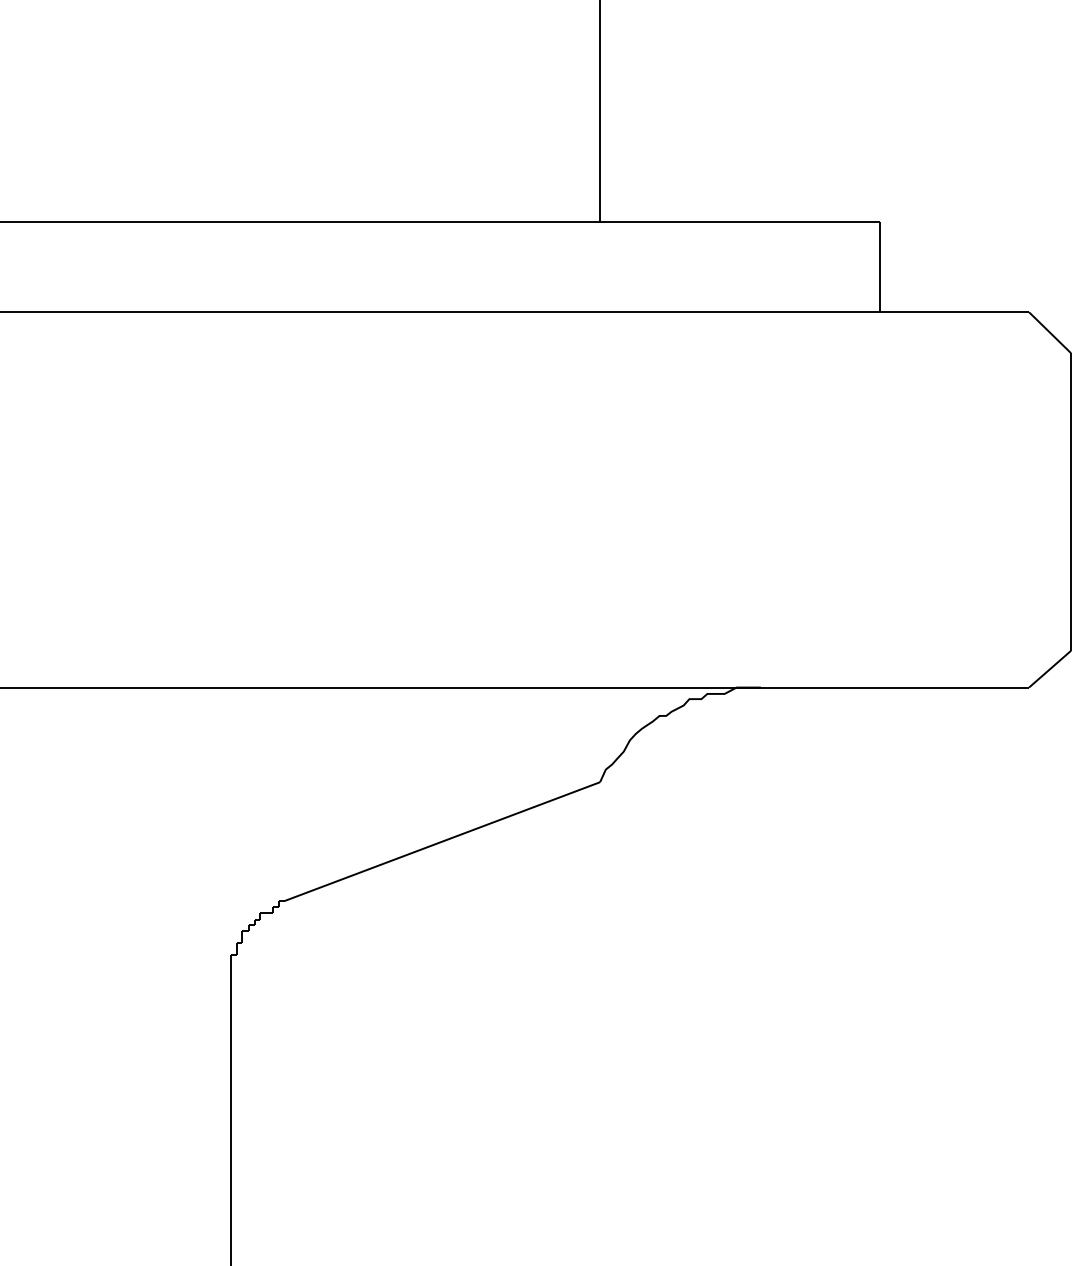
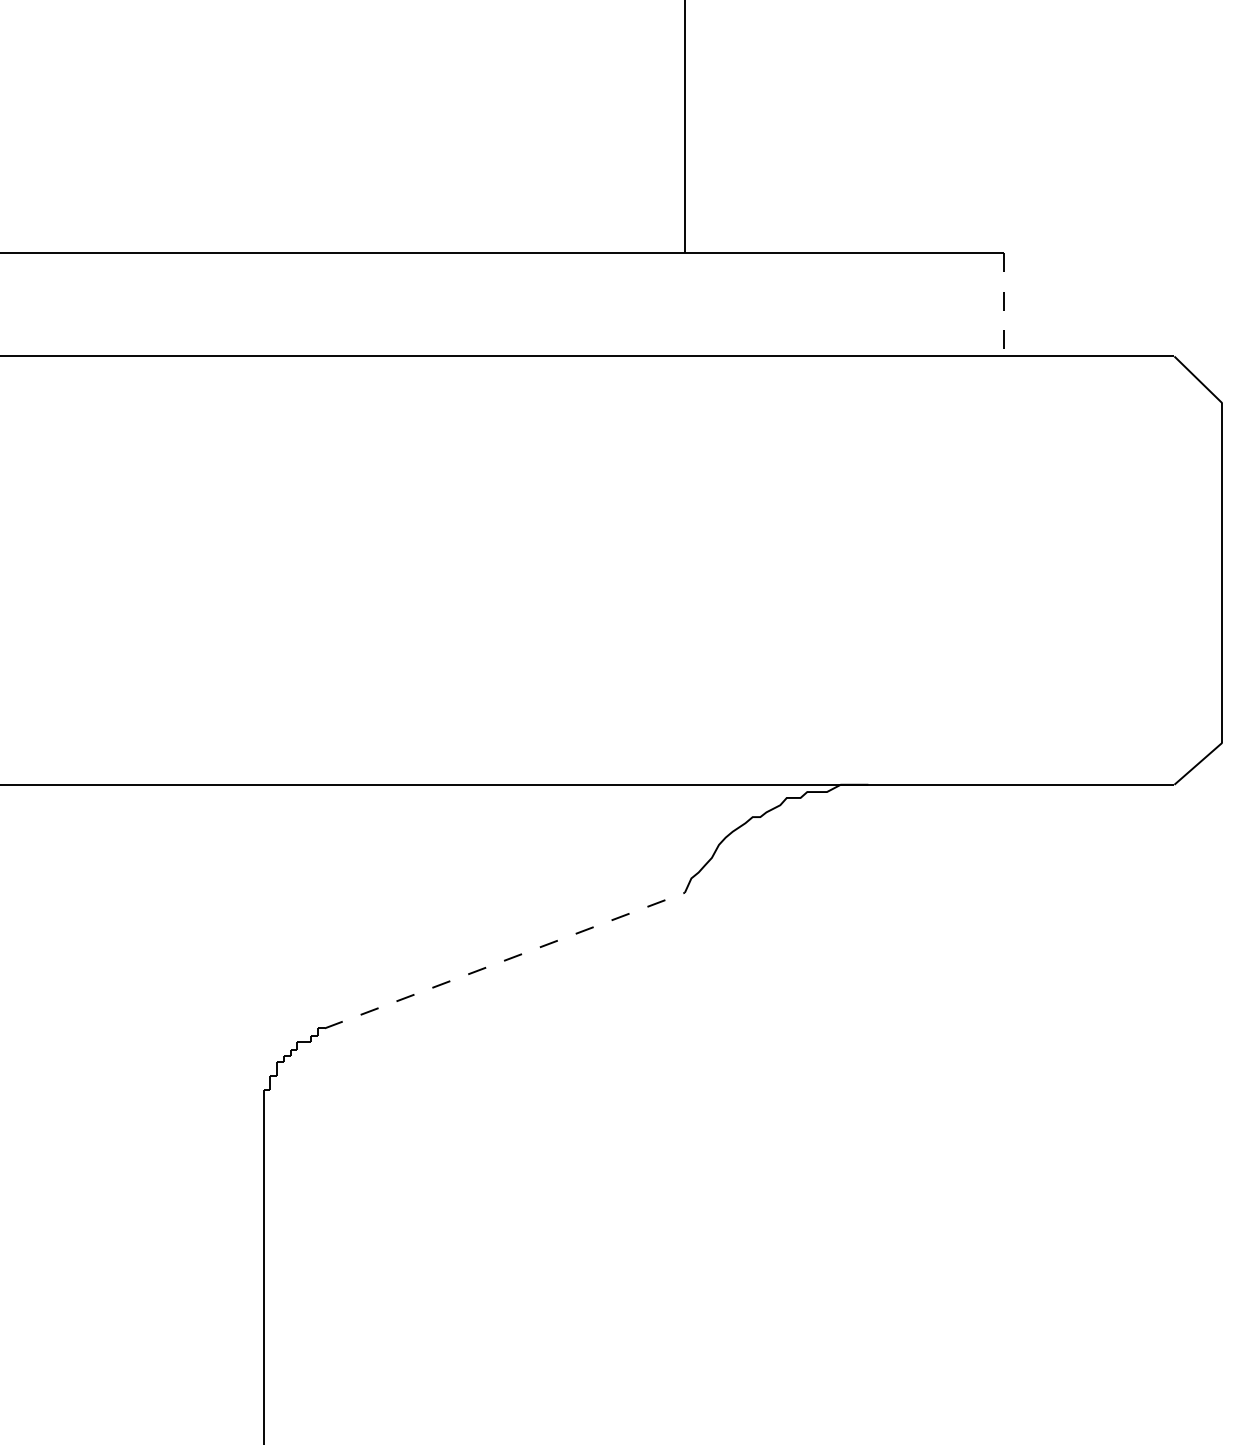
line: (879, 266) -> (1003, 304), solid -> dashed
line: (442, 841) -> (505, 960), solid -> dashed

